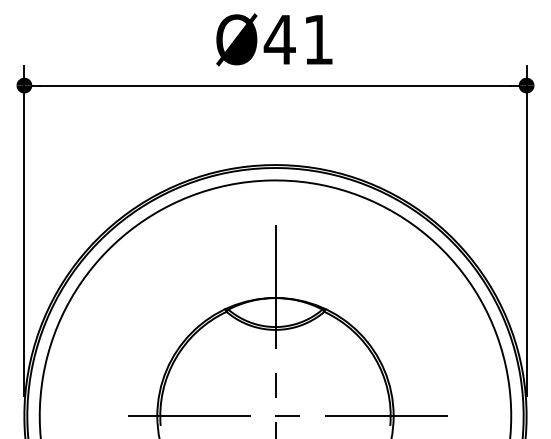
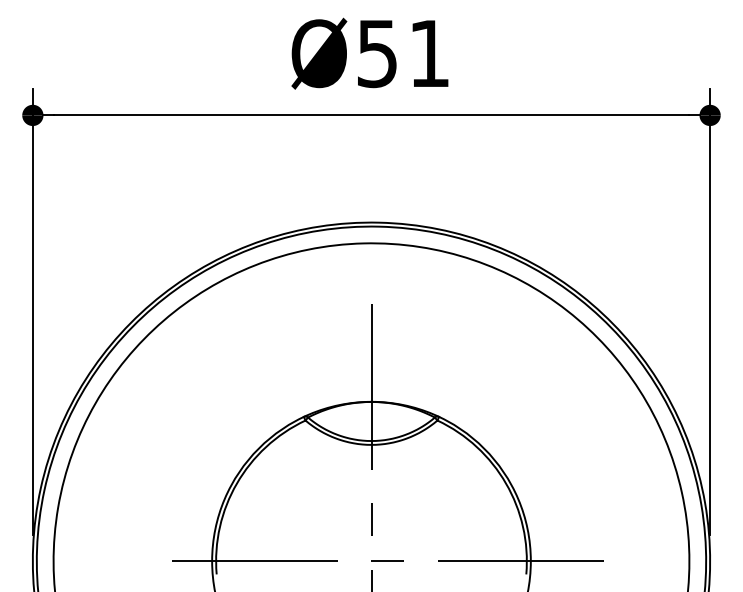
text: (279, 40) -> (376, 54), Ø41 -> Ø51

